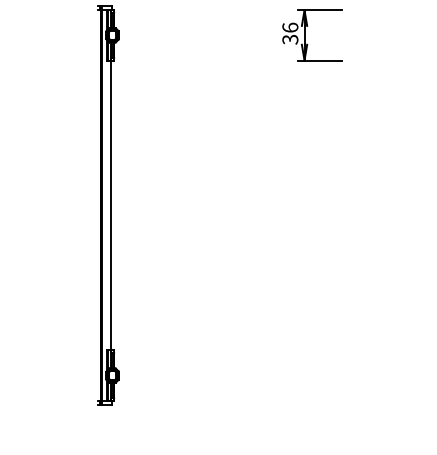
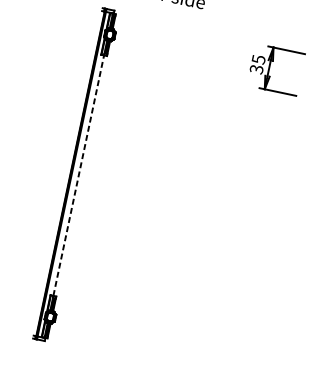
text: (290, 27) -> (258, 59), 36 -> 35
line: (110, 205) -> (78, 175), solid -> dashed

